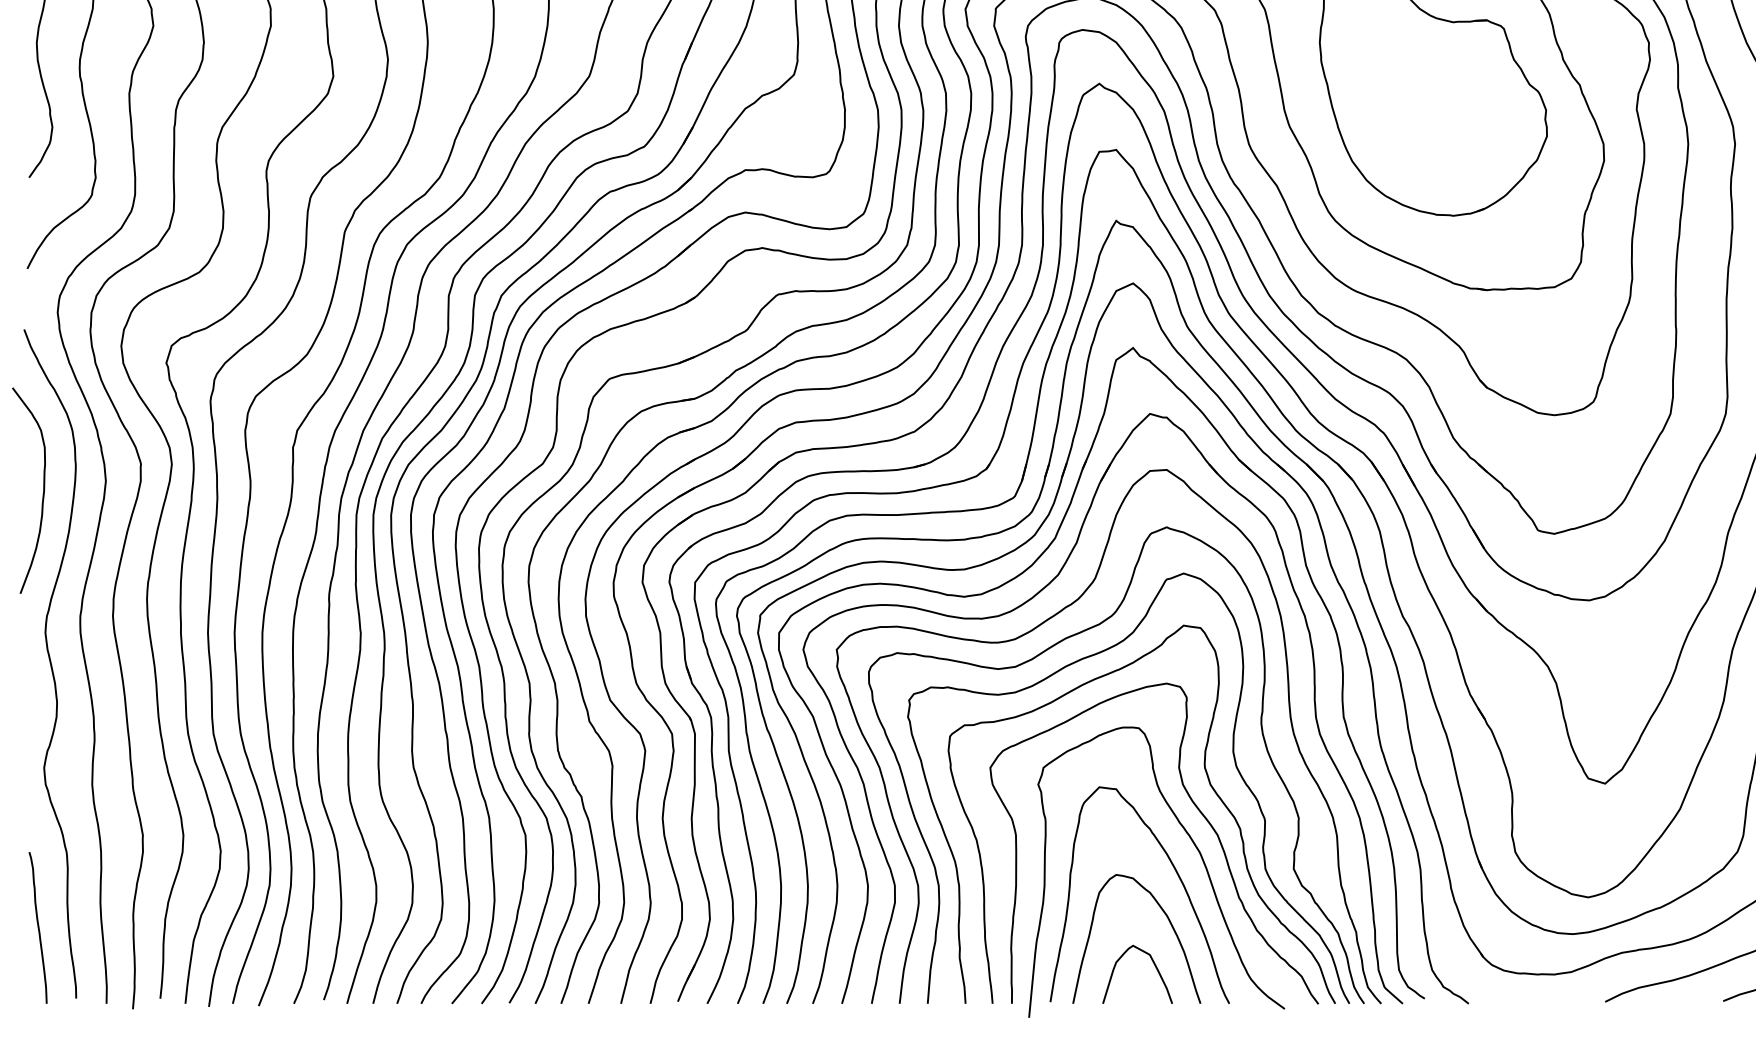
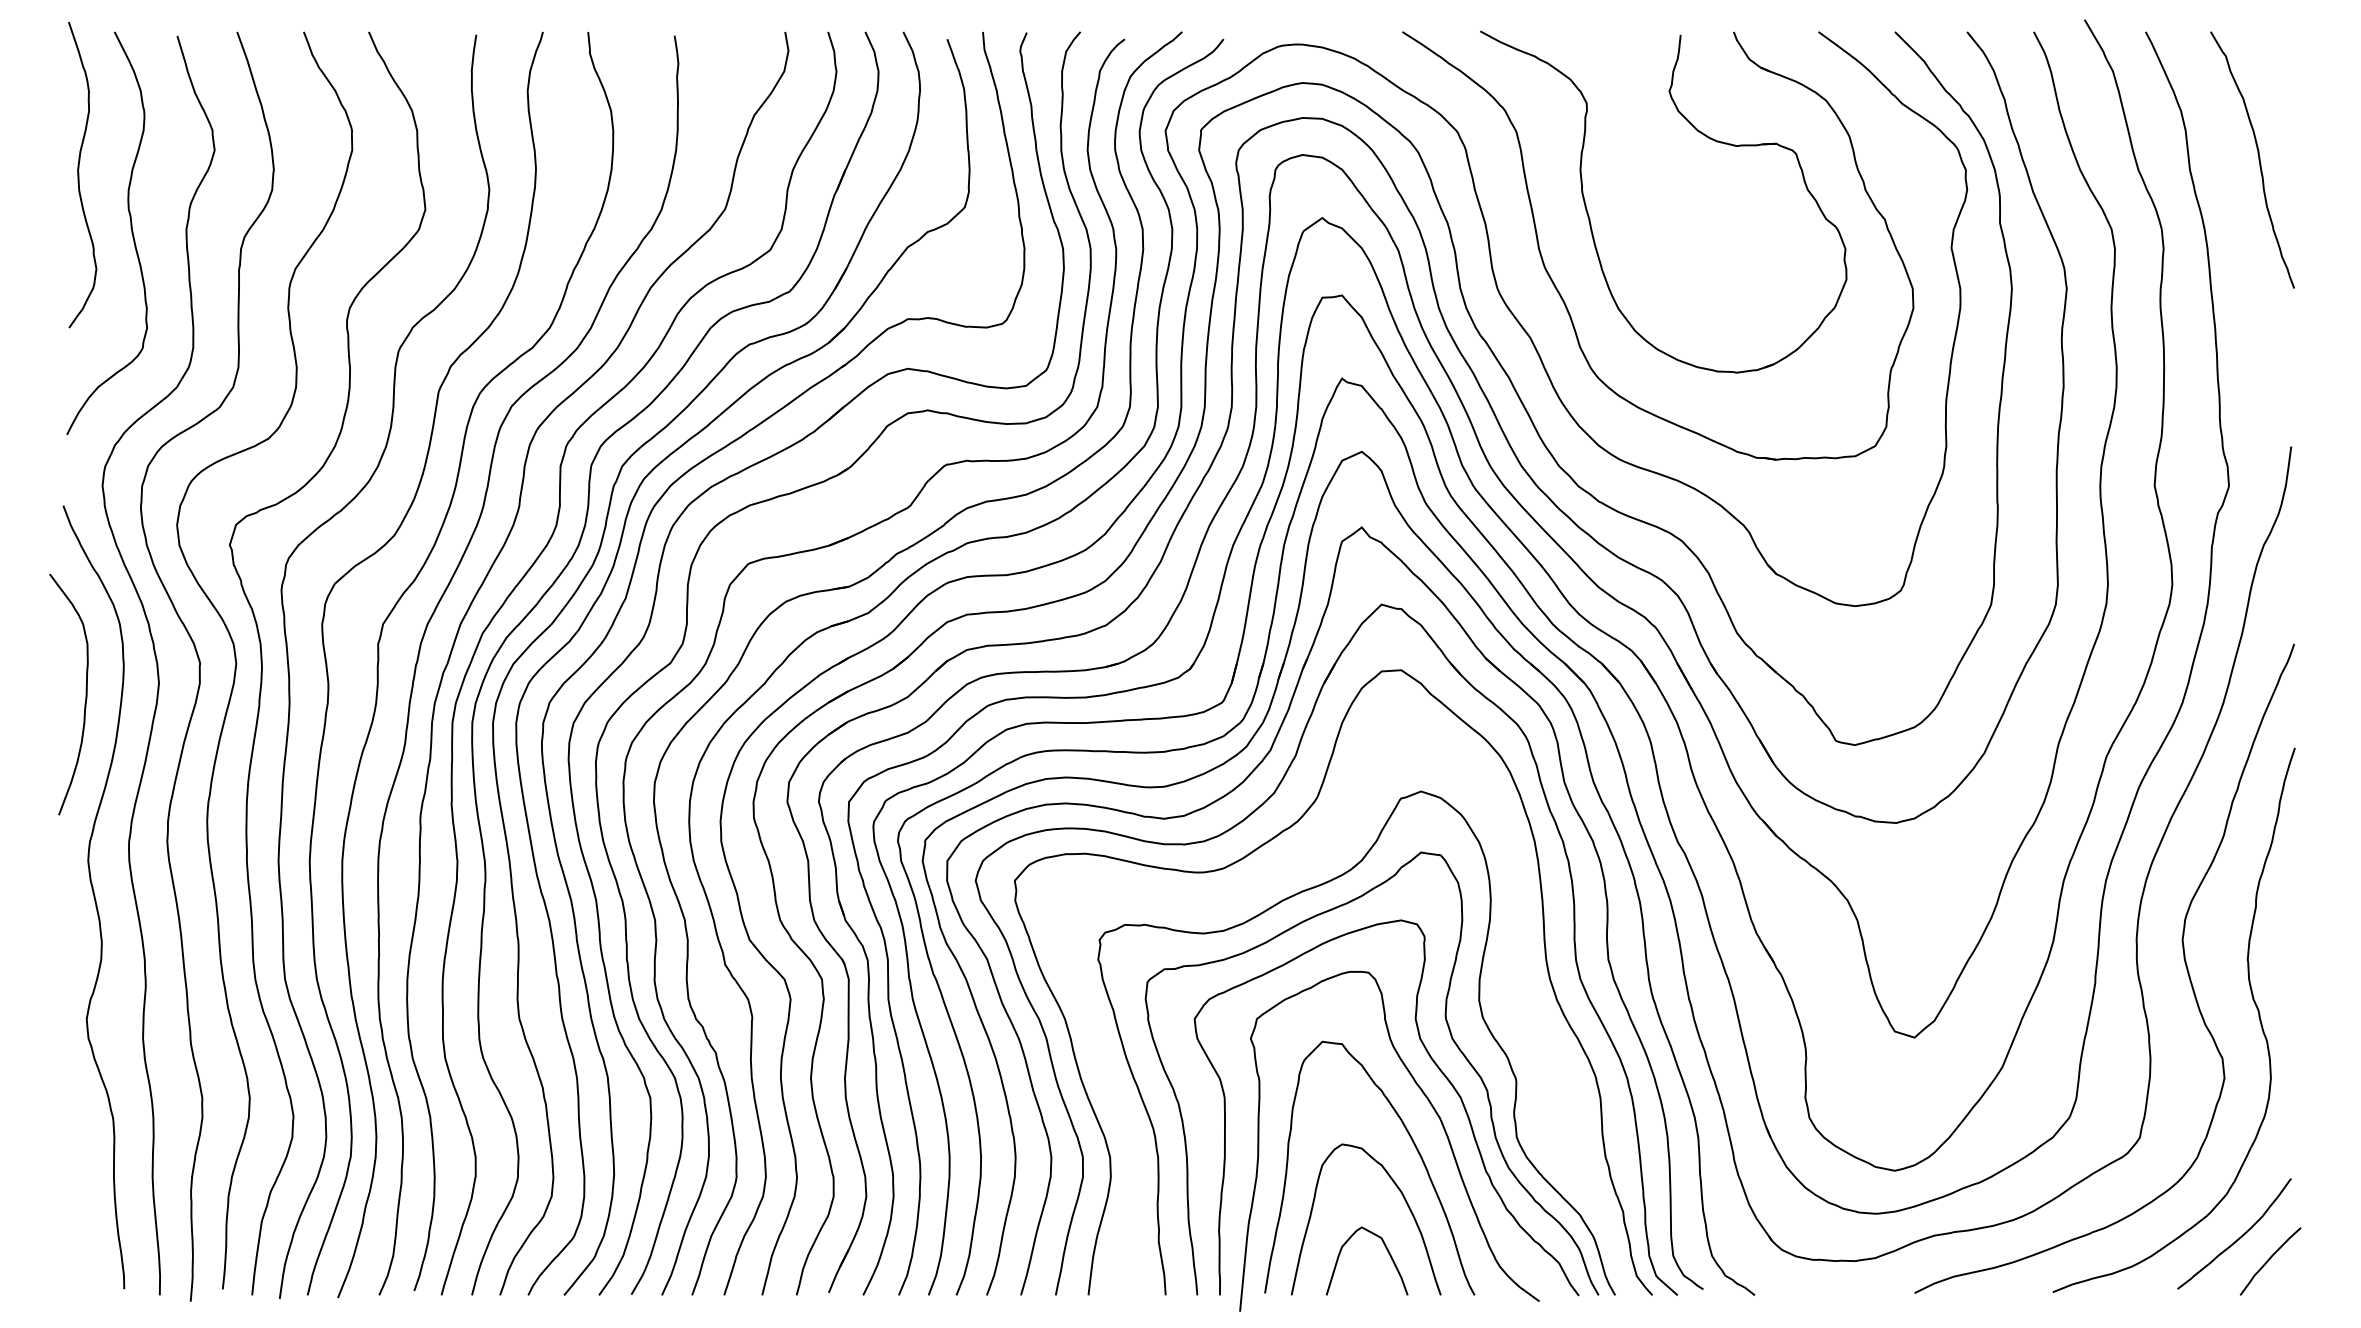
curve: (1044, 652) -> (1257, 884), removed
curve: (37, 927) -> (79, 1206), removed

